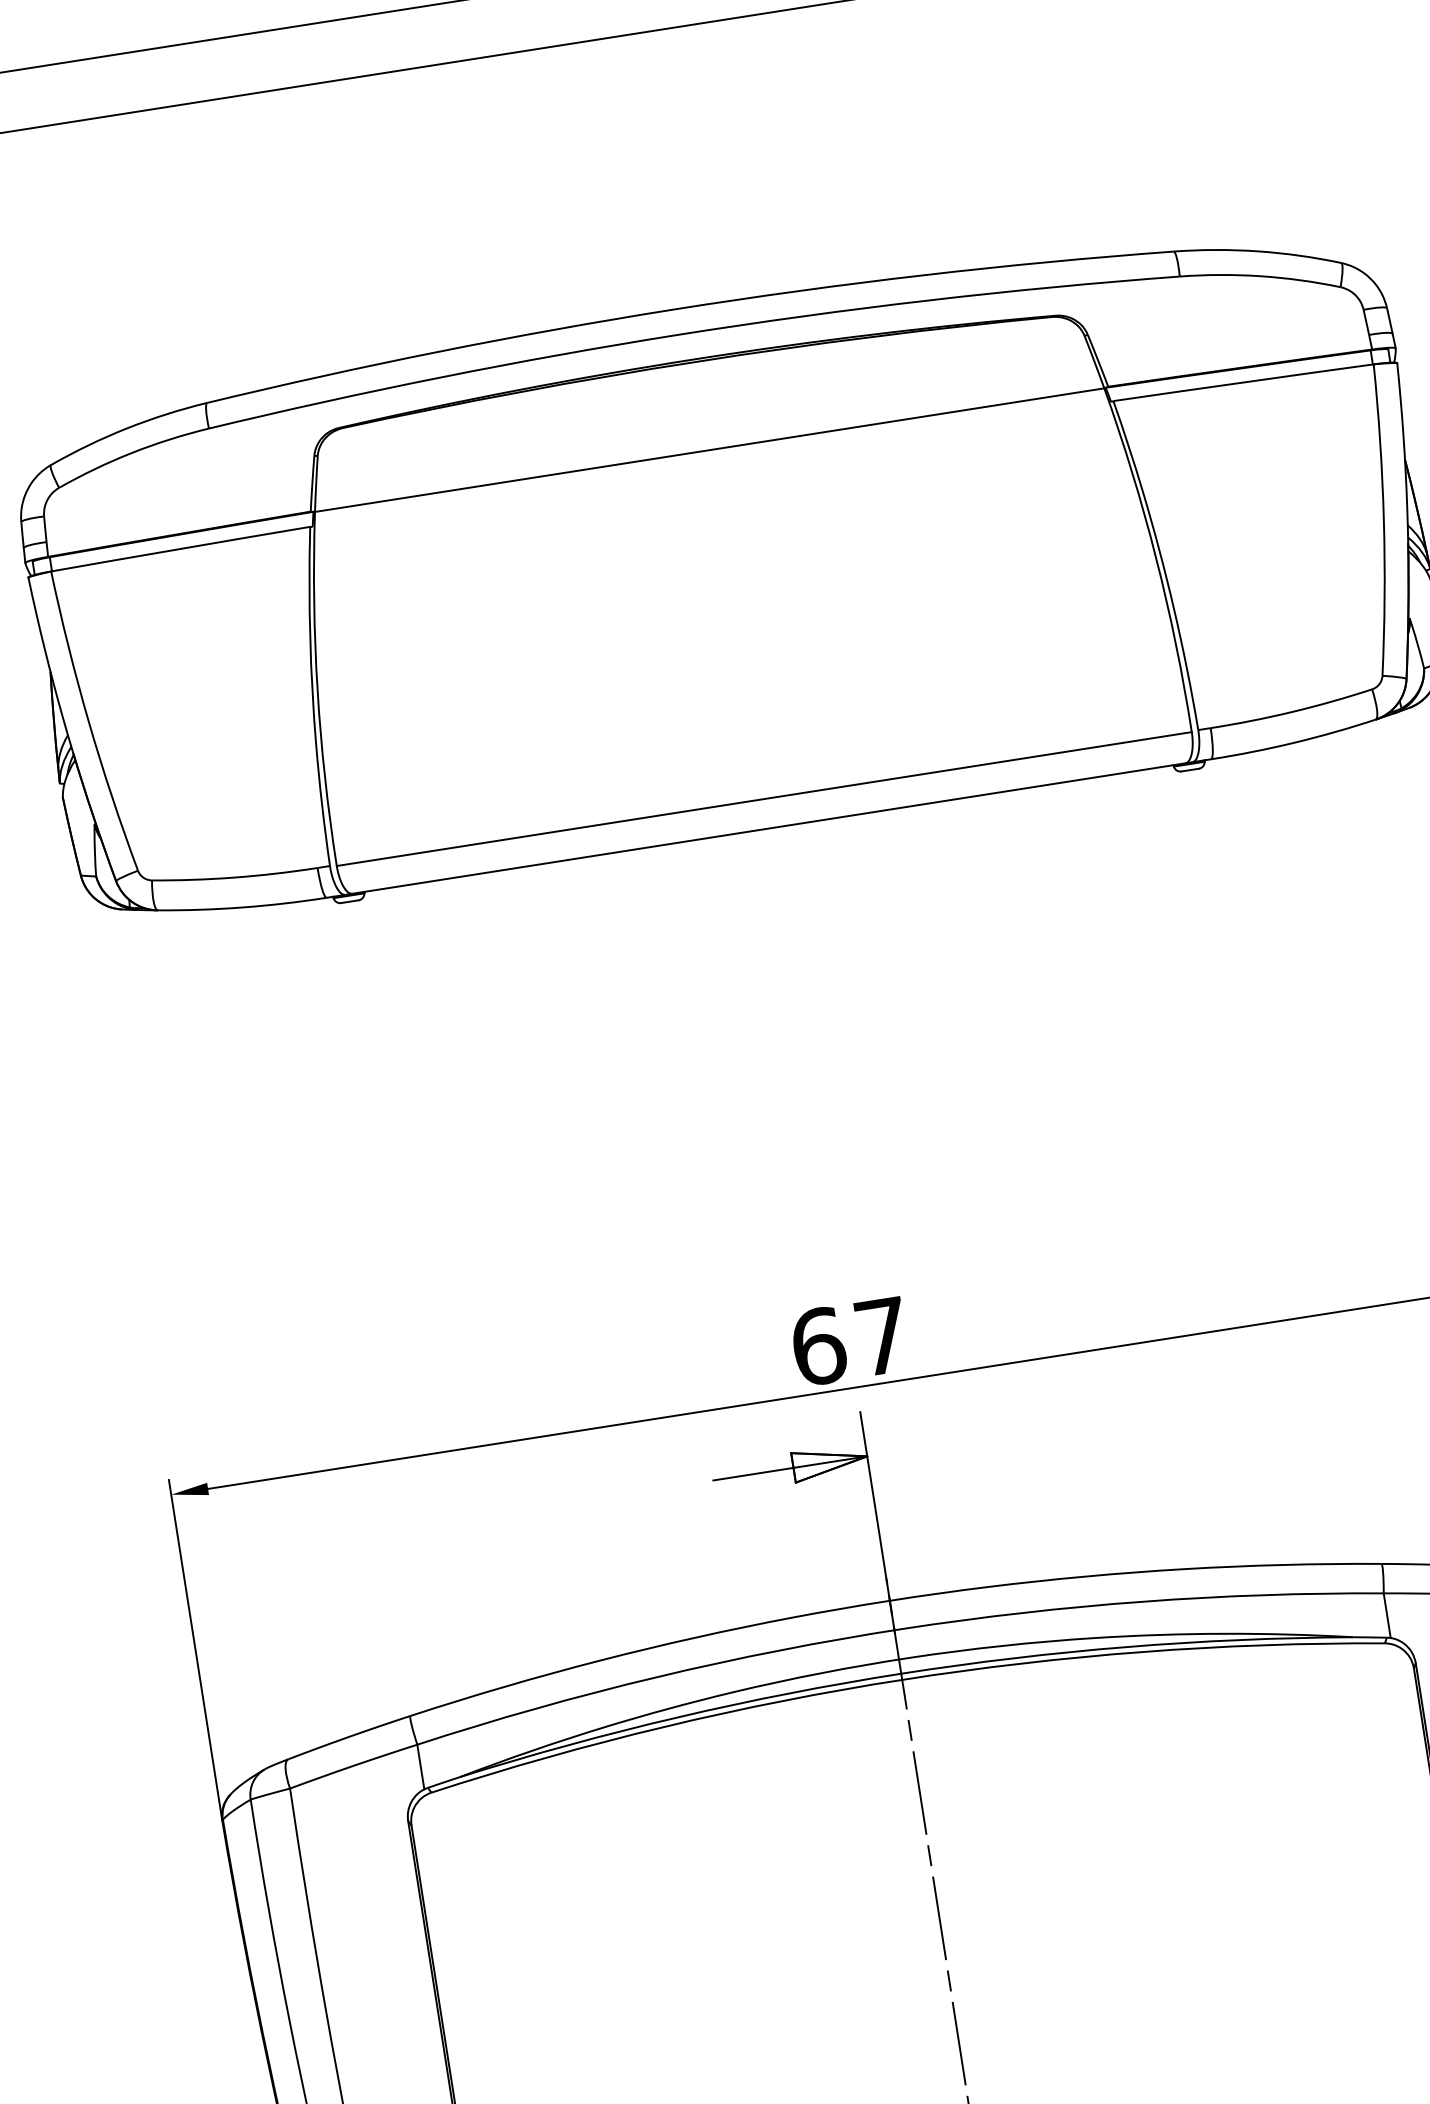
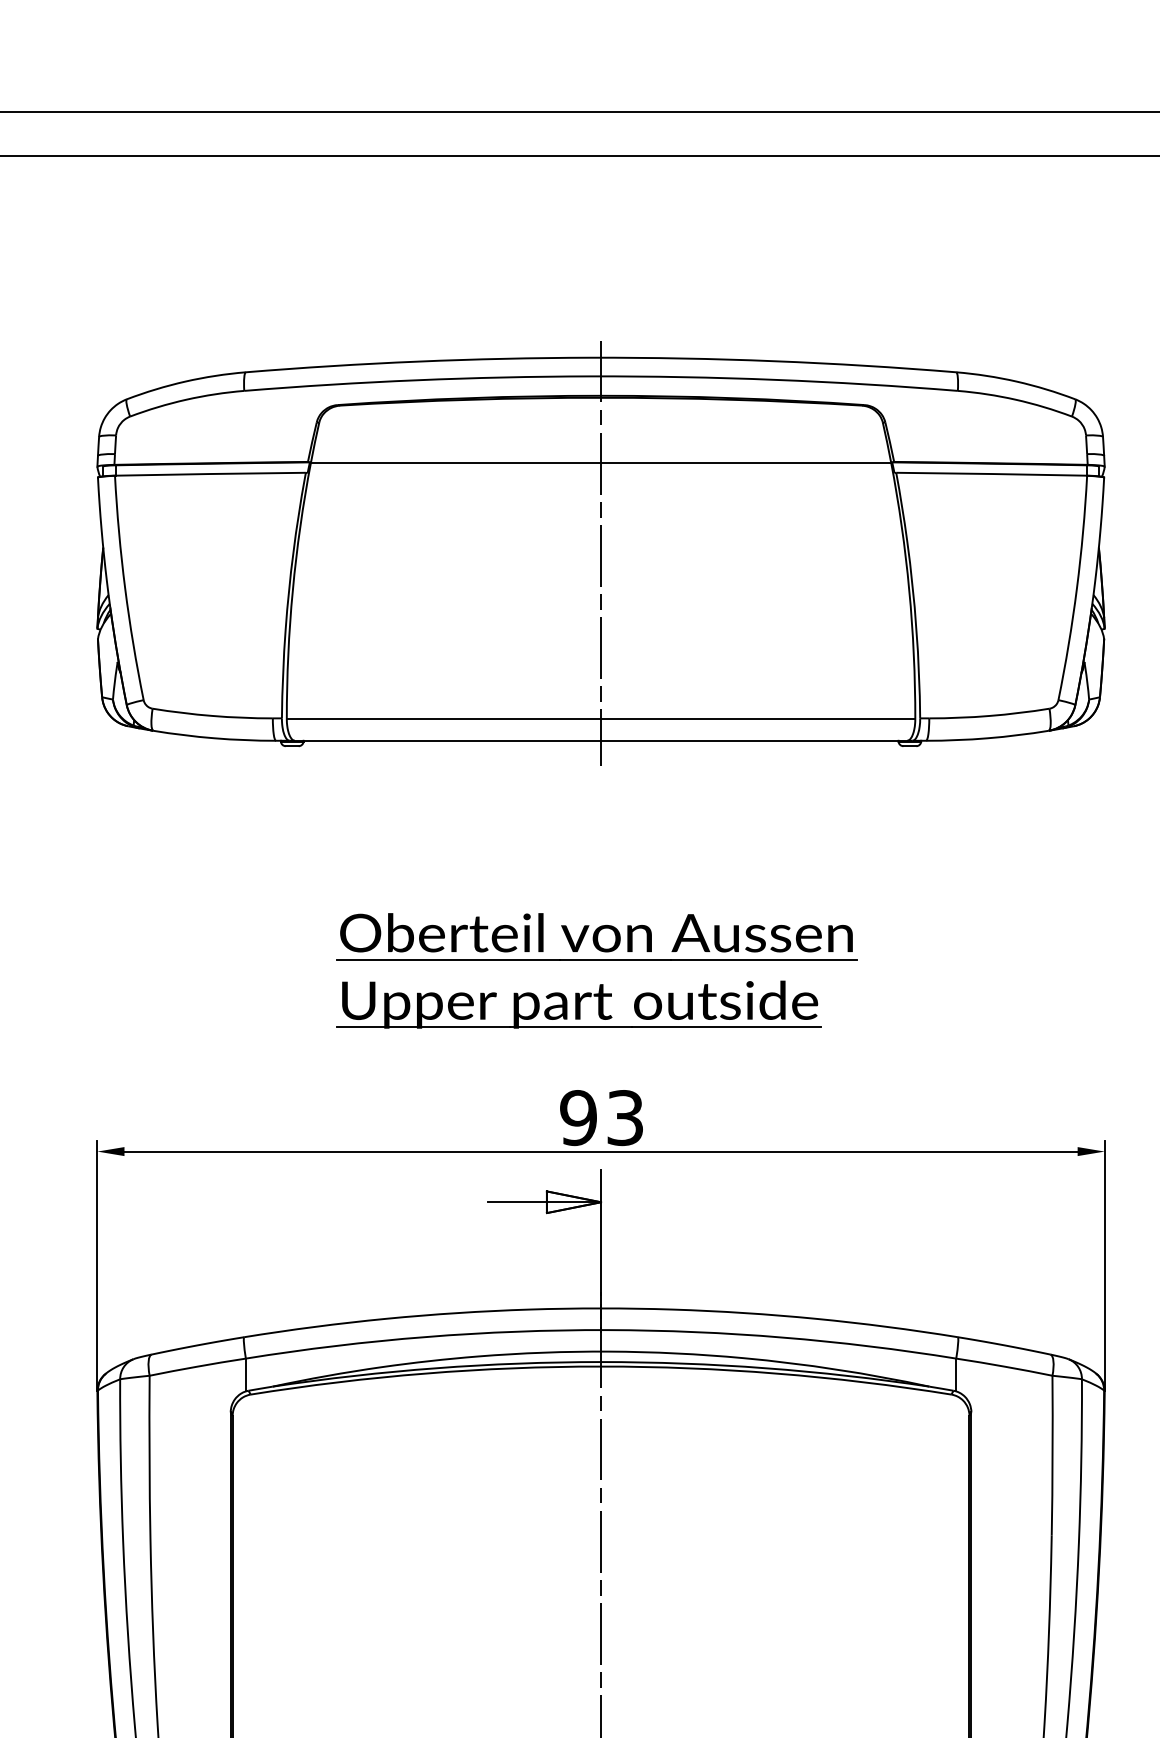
line: (729, 573) -> (601, 553), added
part: (809, 1128) -> (596, 960), added
text: (849, 1342) -> (601, 1118), 67 -> 93

